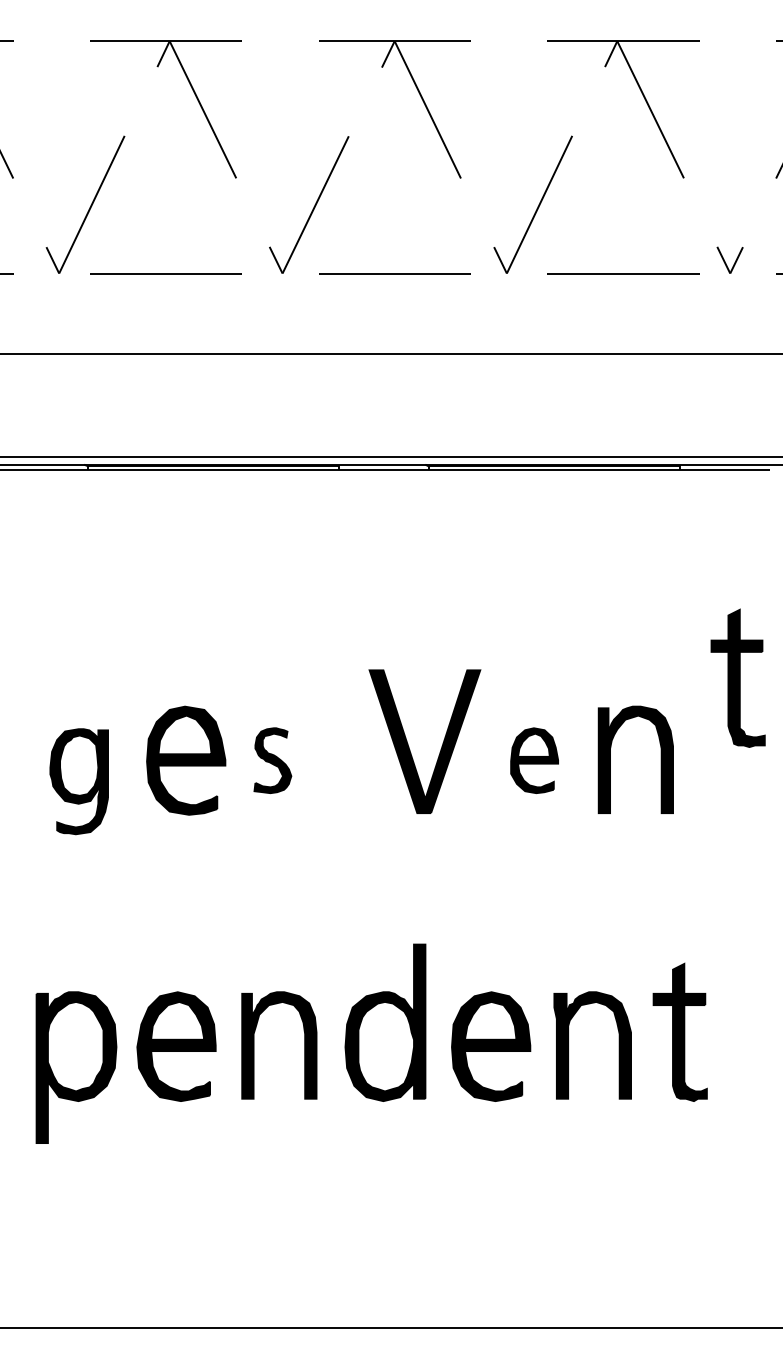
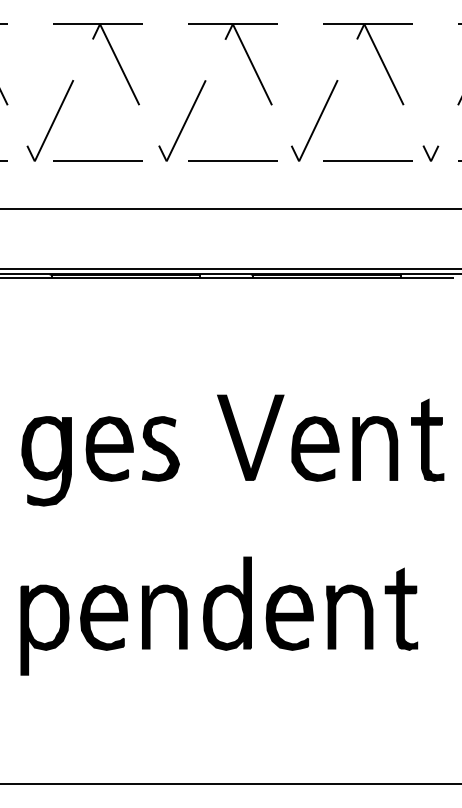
part: (737, 676) -> (427, 439), moved
part: (272, 759) -> (160, 448), size x1.67
part: (534, 759) -> (315, 448), size x1.67
part: (78, 781) -> (46, 461), size x1.43

